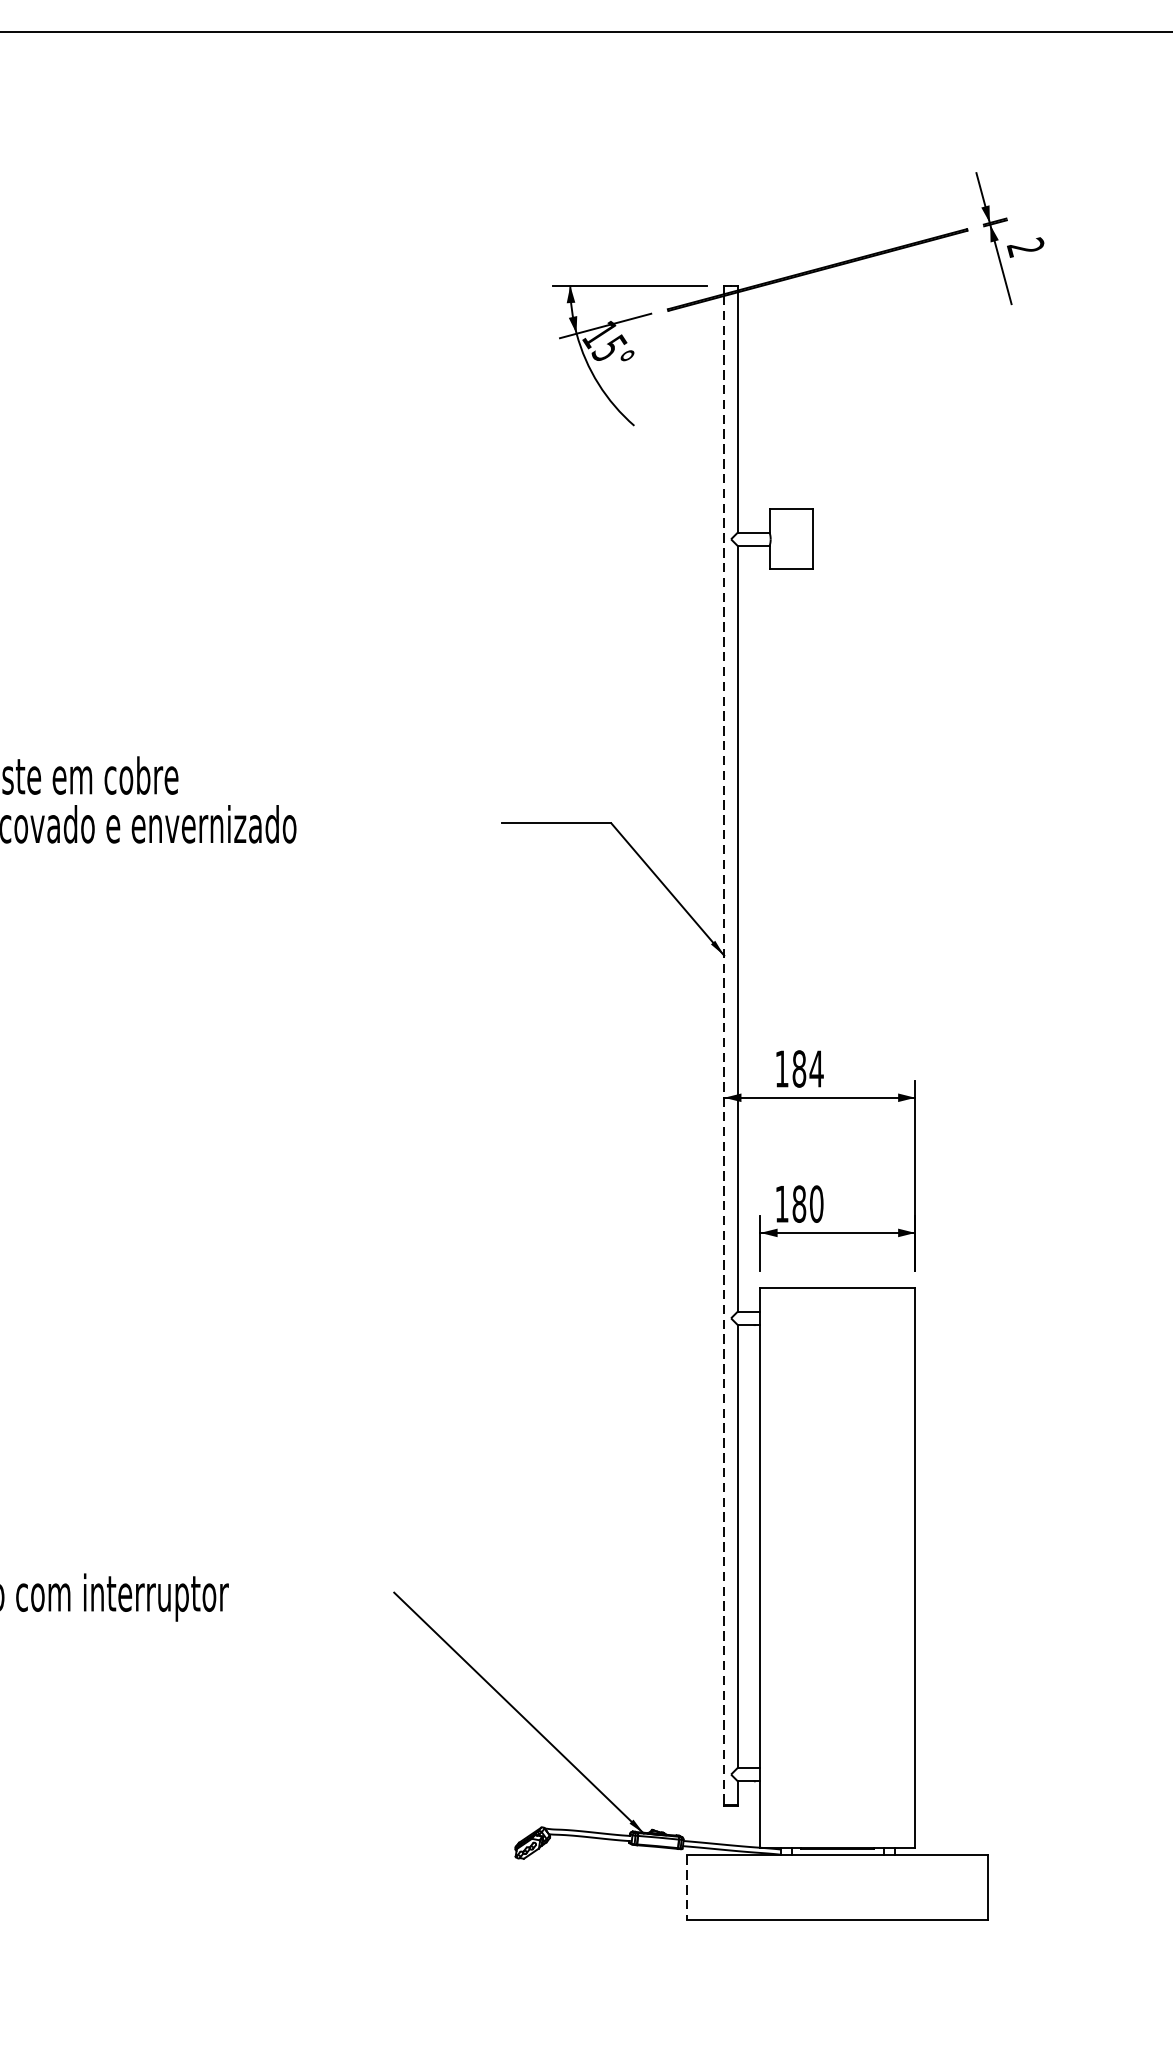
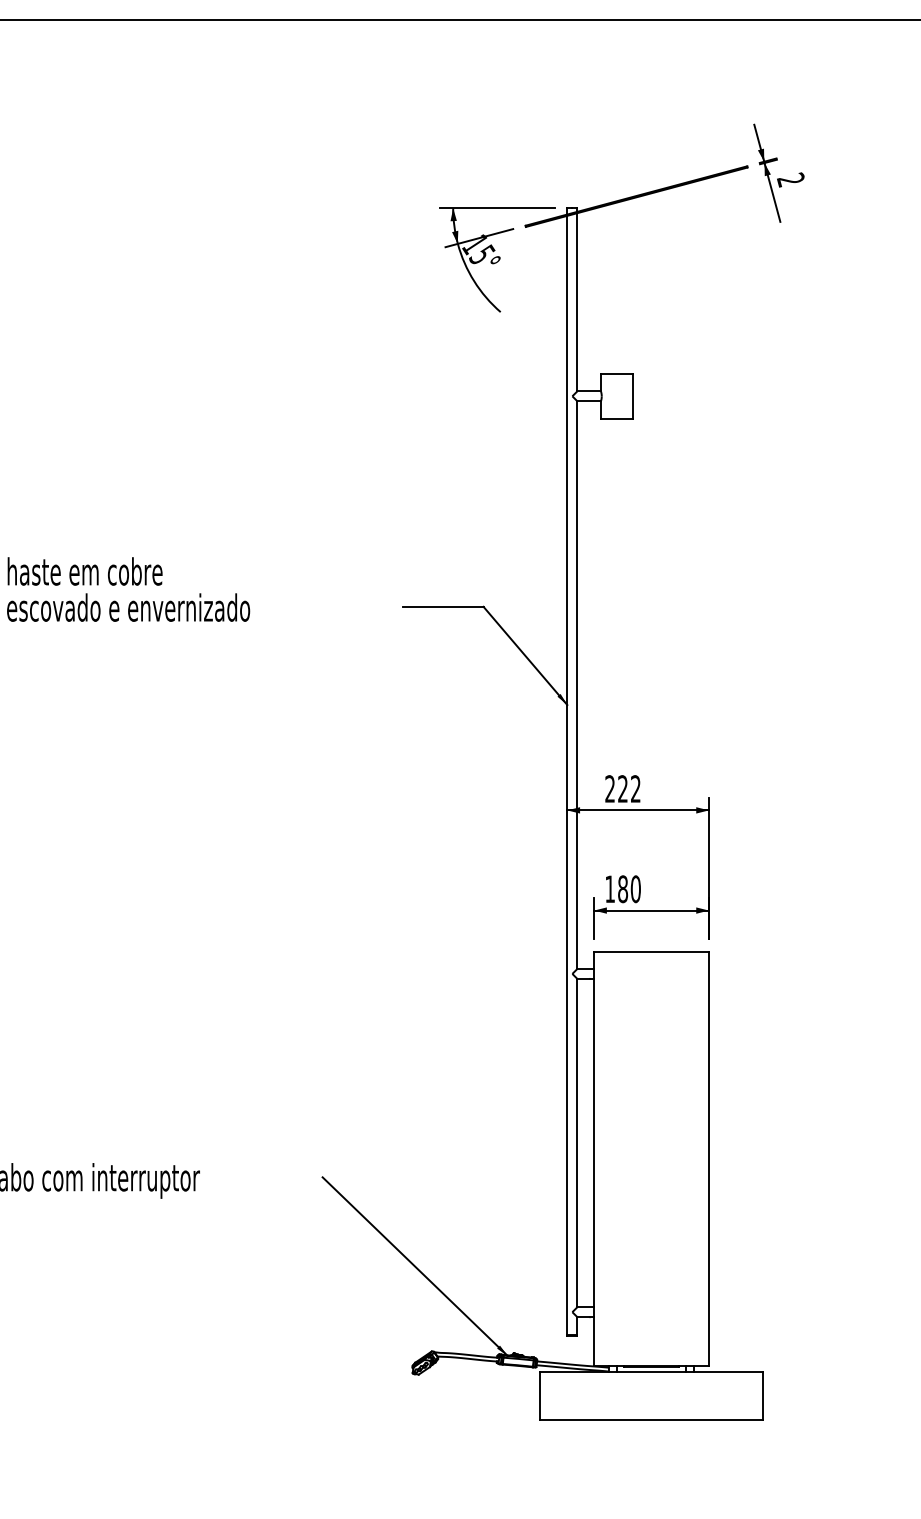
line: (724, 1050) -> (567, 775), dashed -> solid
text: (800, 1068) -> (623, 788), 184 -> 222
line: (686, 1888) -> (539, 1396), dashed -> solid

